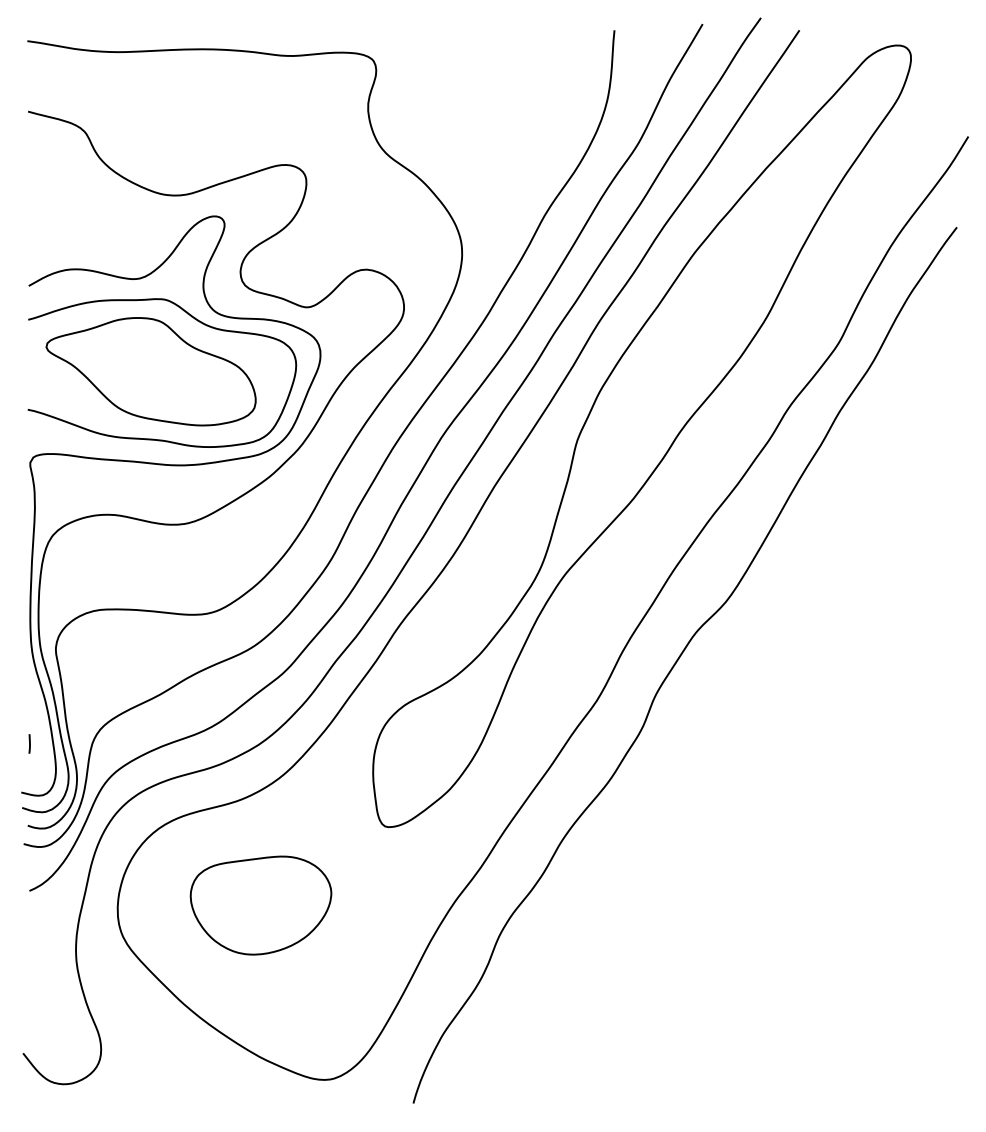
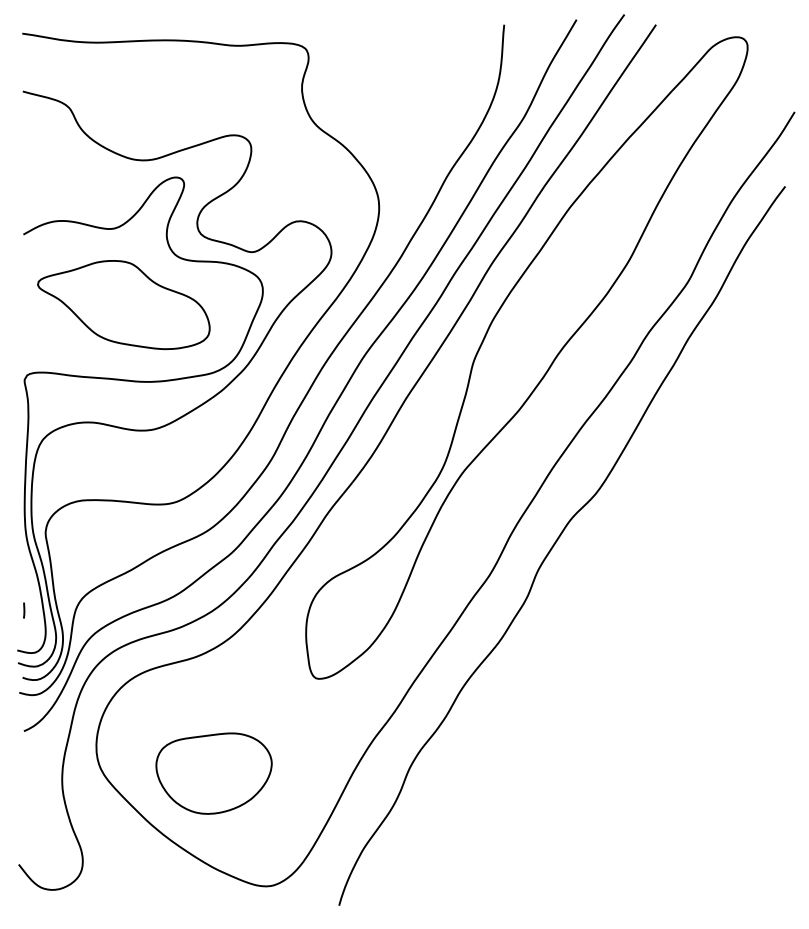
curve: (197, 321) -> (161, 263), removed
part: (260, 905) -> (213, 773), moved

